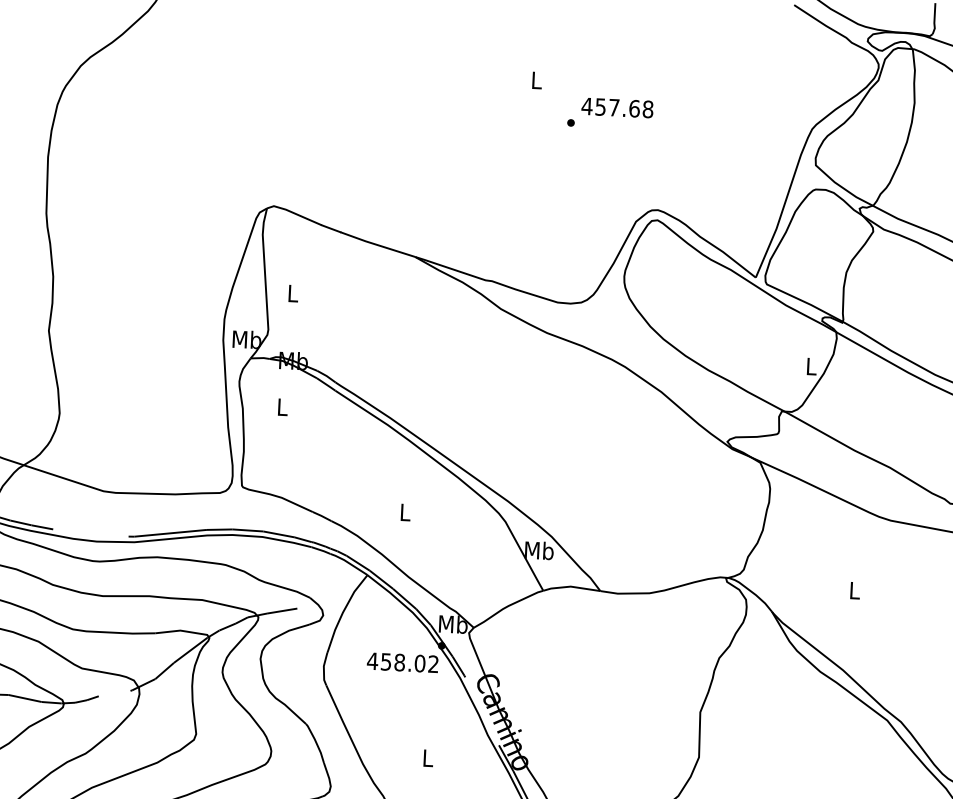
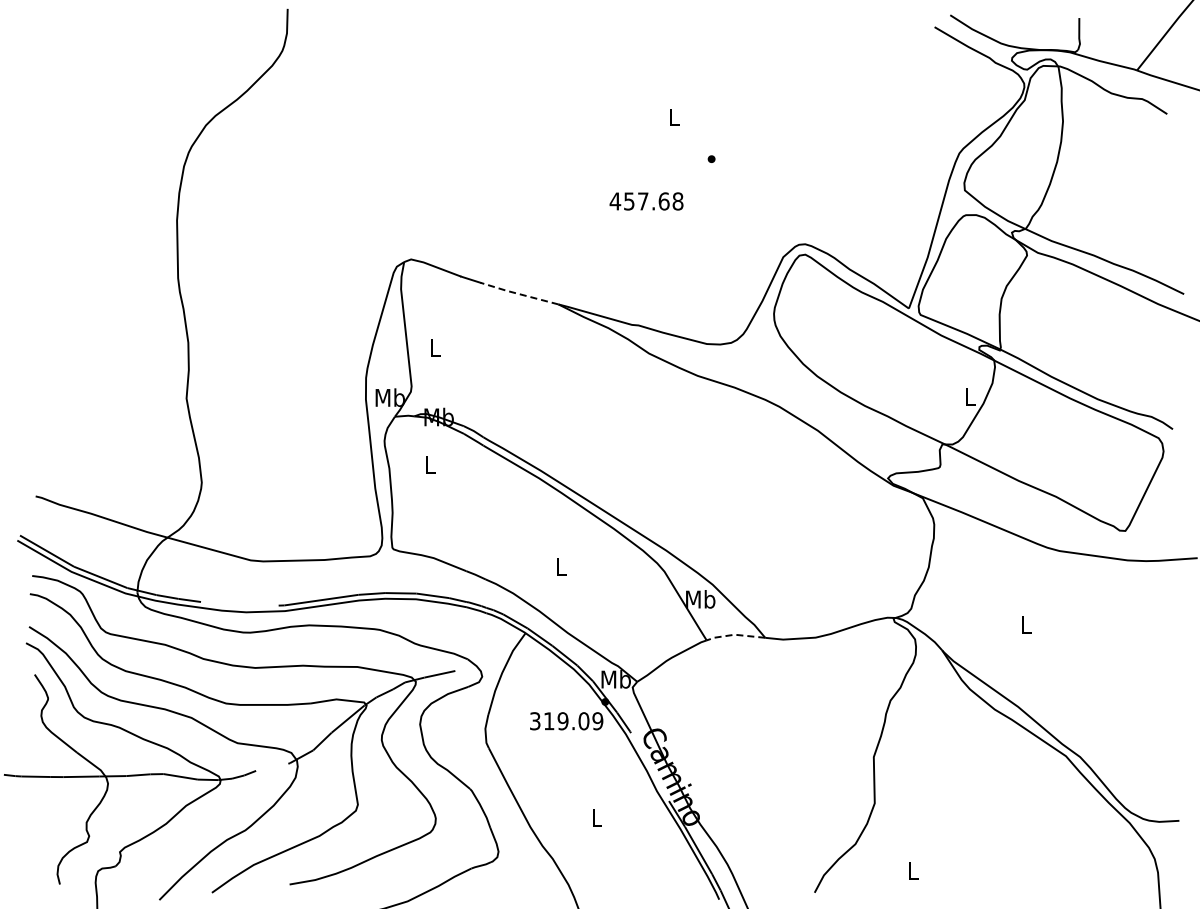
text: (617, 107) -> (646, 201), moved
line: (376, 244) -> (518, 293), solid -> dashed
line: (570, 586) -> (734, 634), solid -> dashed
text: (403, 663) -> (566, 721), 458.02 -> 319.09

